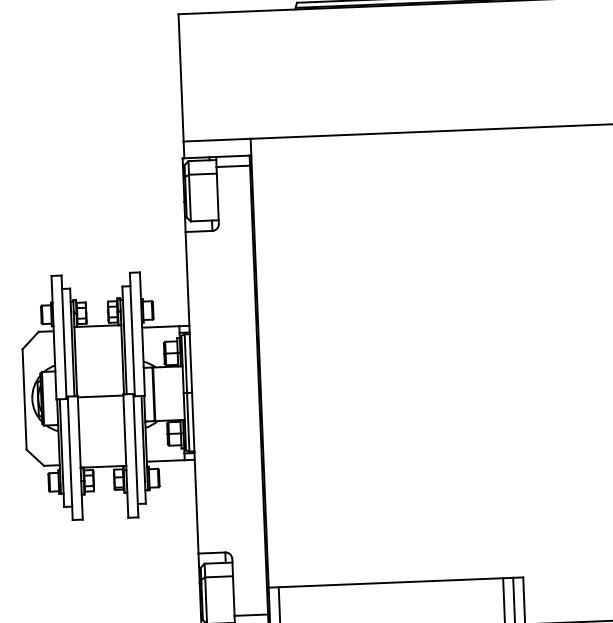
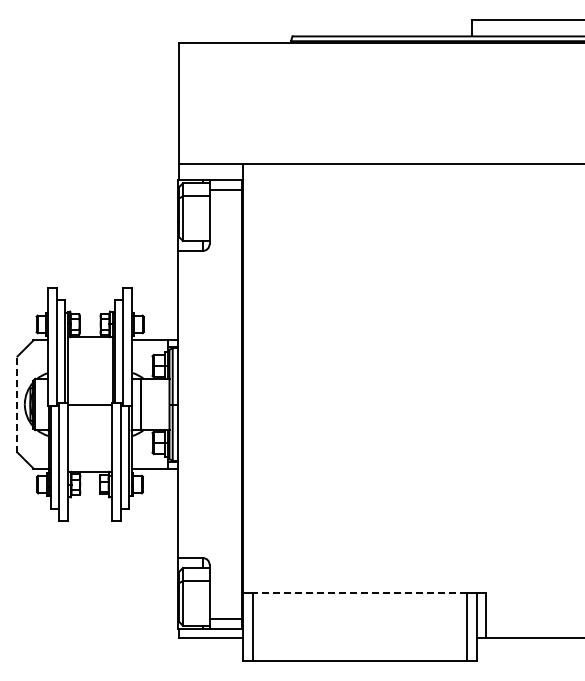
line: (24, 399) -> (17, 404), solid -> dashed
line: (390, 582) -> (359, 593), solid -> dashed

